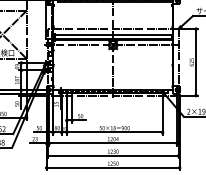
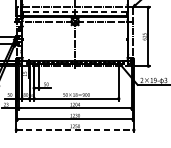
line: (113, 34) -> (75, 12), solid -> dashed
line: (113, 167) -> (75, 129), solid -> dashed

